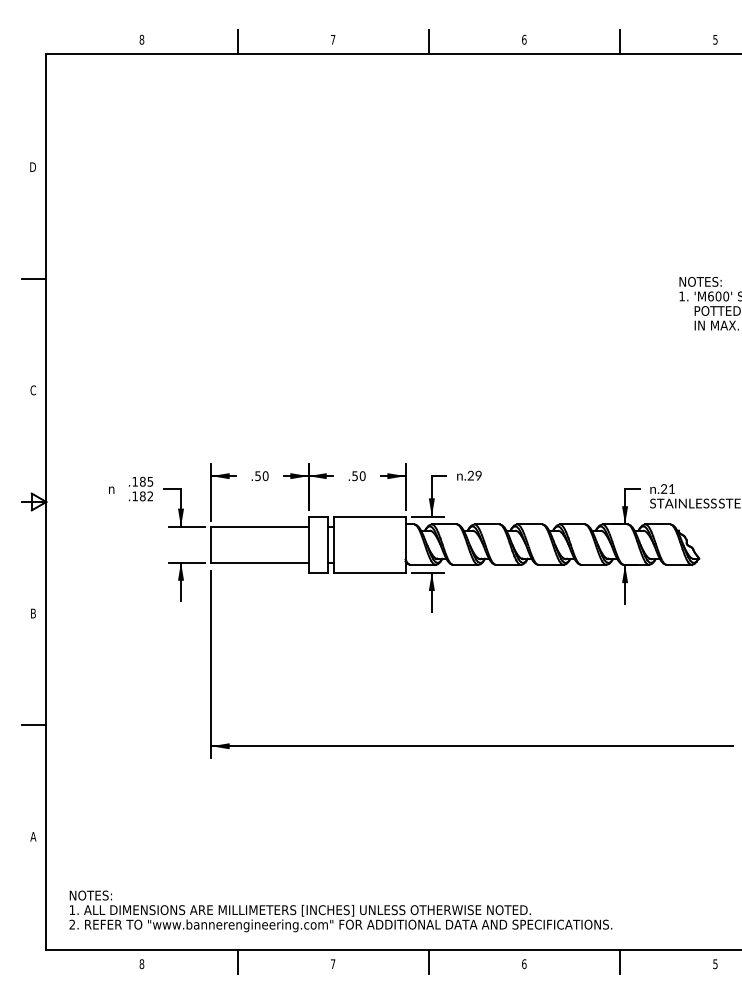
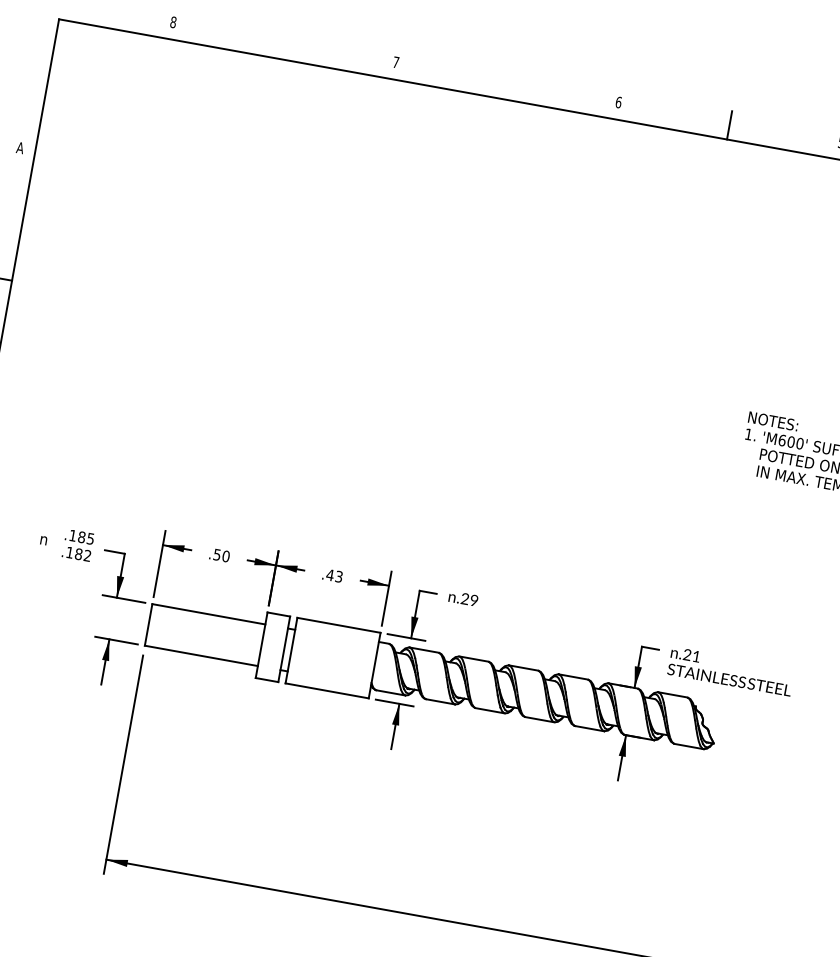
line: (237, 42) -> (284, 45), removed
line: (428, 42) -> (506, 85), removed
text: (33, 166) -> (20, 147), D -> A
text: (358, 476) -> (334, 576), .50 -> .43

